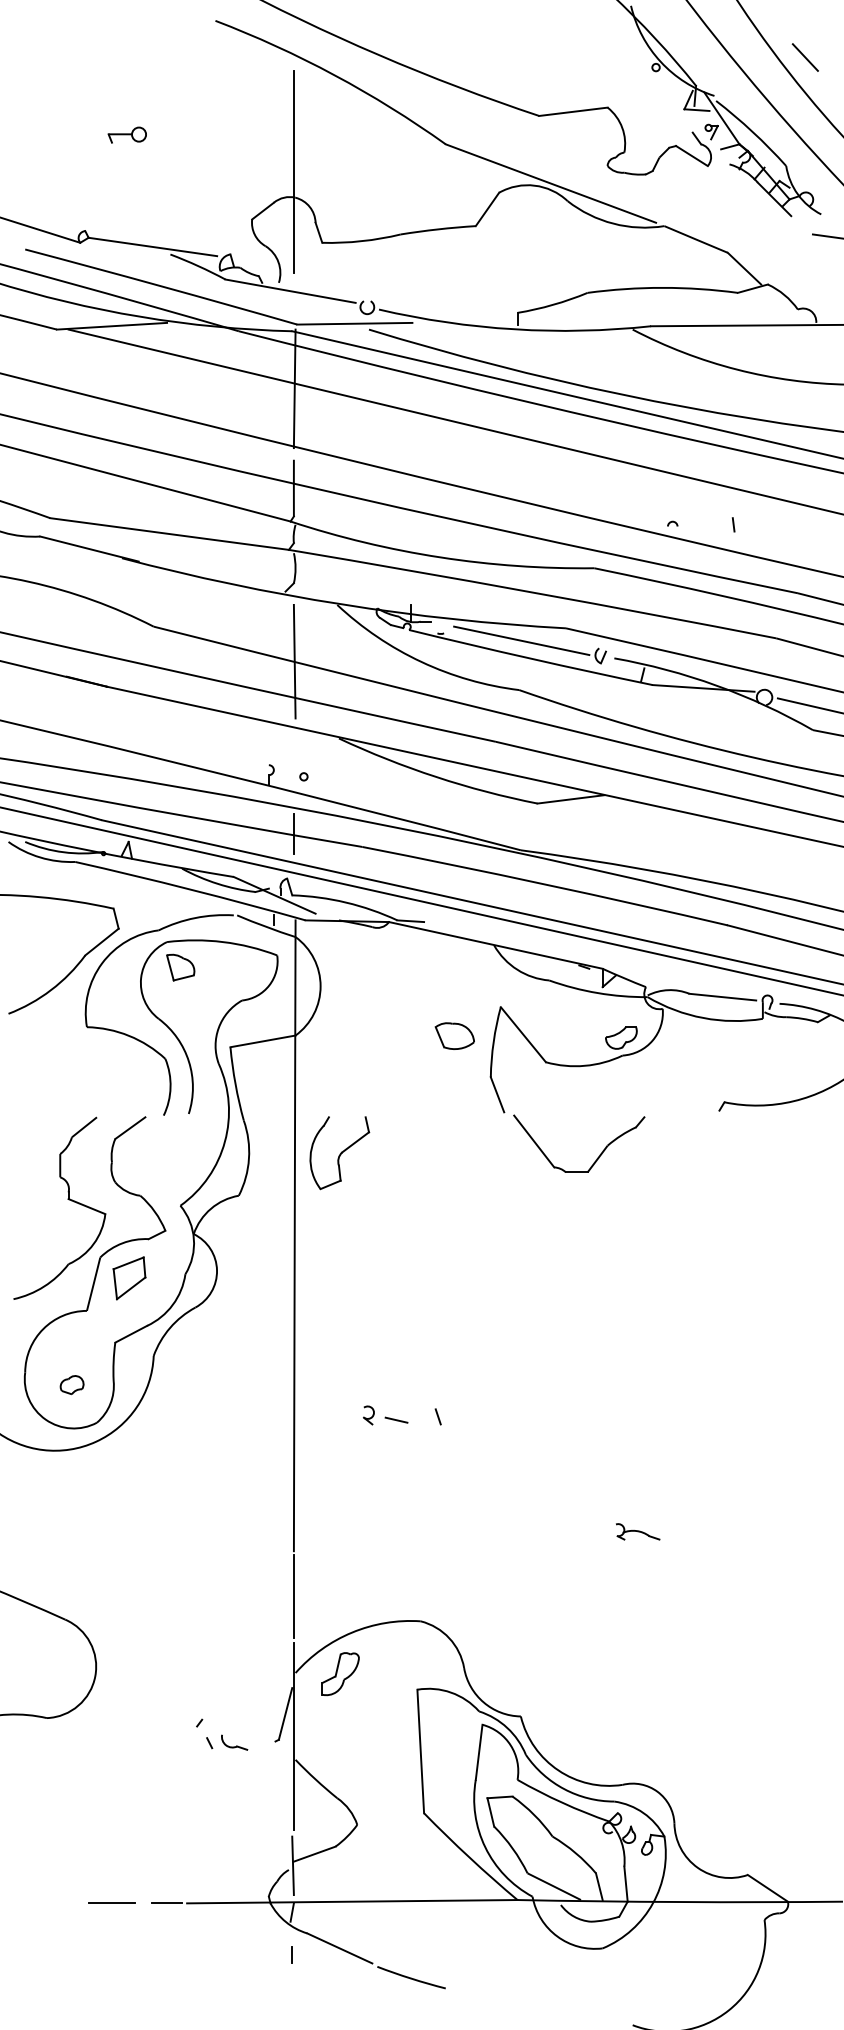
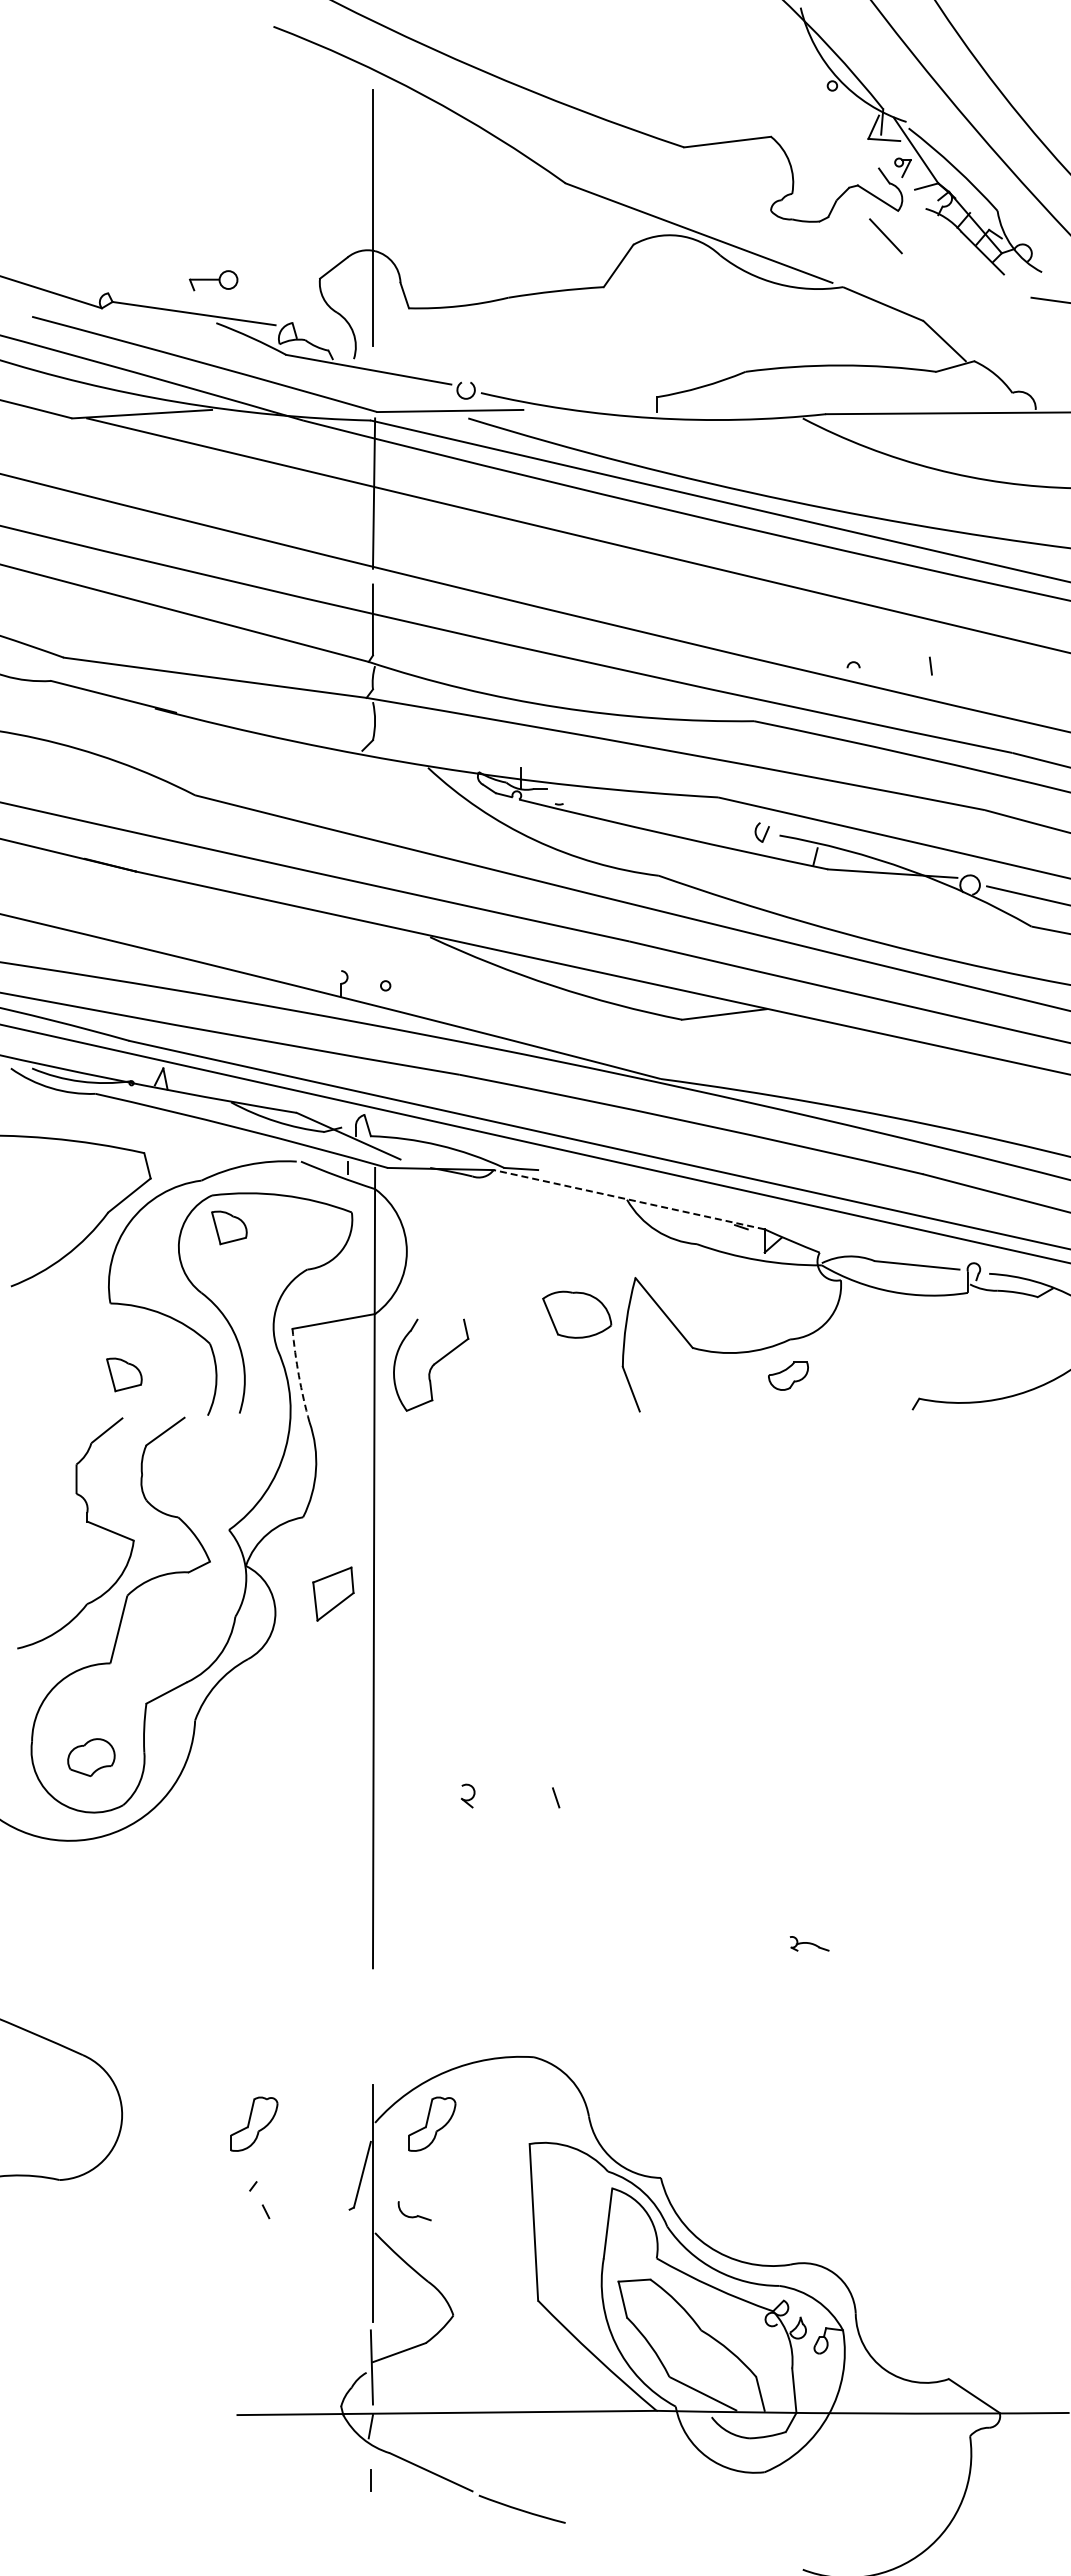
line: (805, 57) -> (885, 236), moved
part: (127, 134) -> (213, 280), moved
line: (521, 640) -> (661, 813), removed
line: (294, 661) -> (373, 839), removed
line: (293, 833) -> (372, 1057), removed
line: (496, 945) -> (629, 1199), solid -> dashed
part: (455, 1035) -> (577, 1314), size x1.4
part: (621, 1037) -> (788, 1375), moved
part: (98, 1083) -> (124, 1374), added
arc: (235, 1083) -> (298, 1375), solid -> dashed
part: (340, 1152) -> (431, 1364), moved
part: (597, 1157) -> (758, 1468), removed
part: (129, 1277) -> (333, 1593), moved
part: (72, 1385) -> (91, 1757), size x1.6
line: (395, 1419) -> (502, 1801), removed
part: (637, 1531) -> (809, 1943), size x0.7
line: (293, 1596) -> (372, 2025), removed
part: (200, 1673) -> (254, 2123), added
part: (234, 1742) -> (414, 2211), moved
line: (111, 1903) -> (141, 2415), removed
line: (167, 1903) -> (212, 2415), removed

